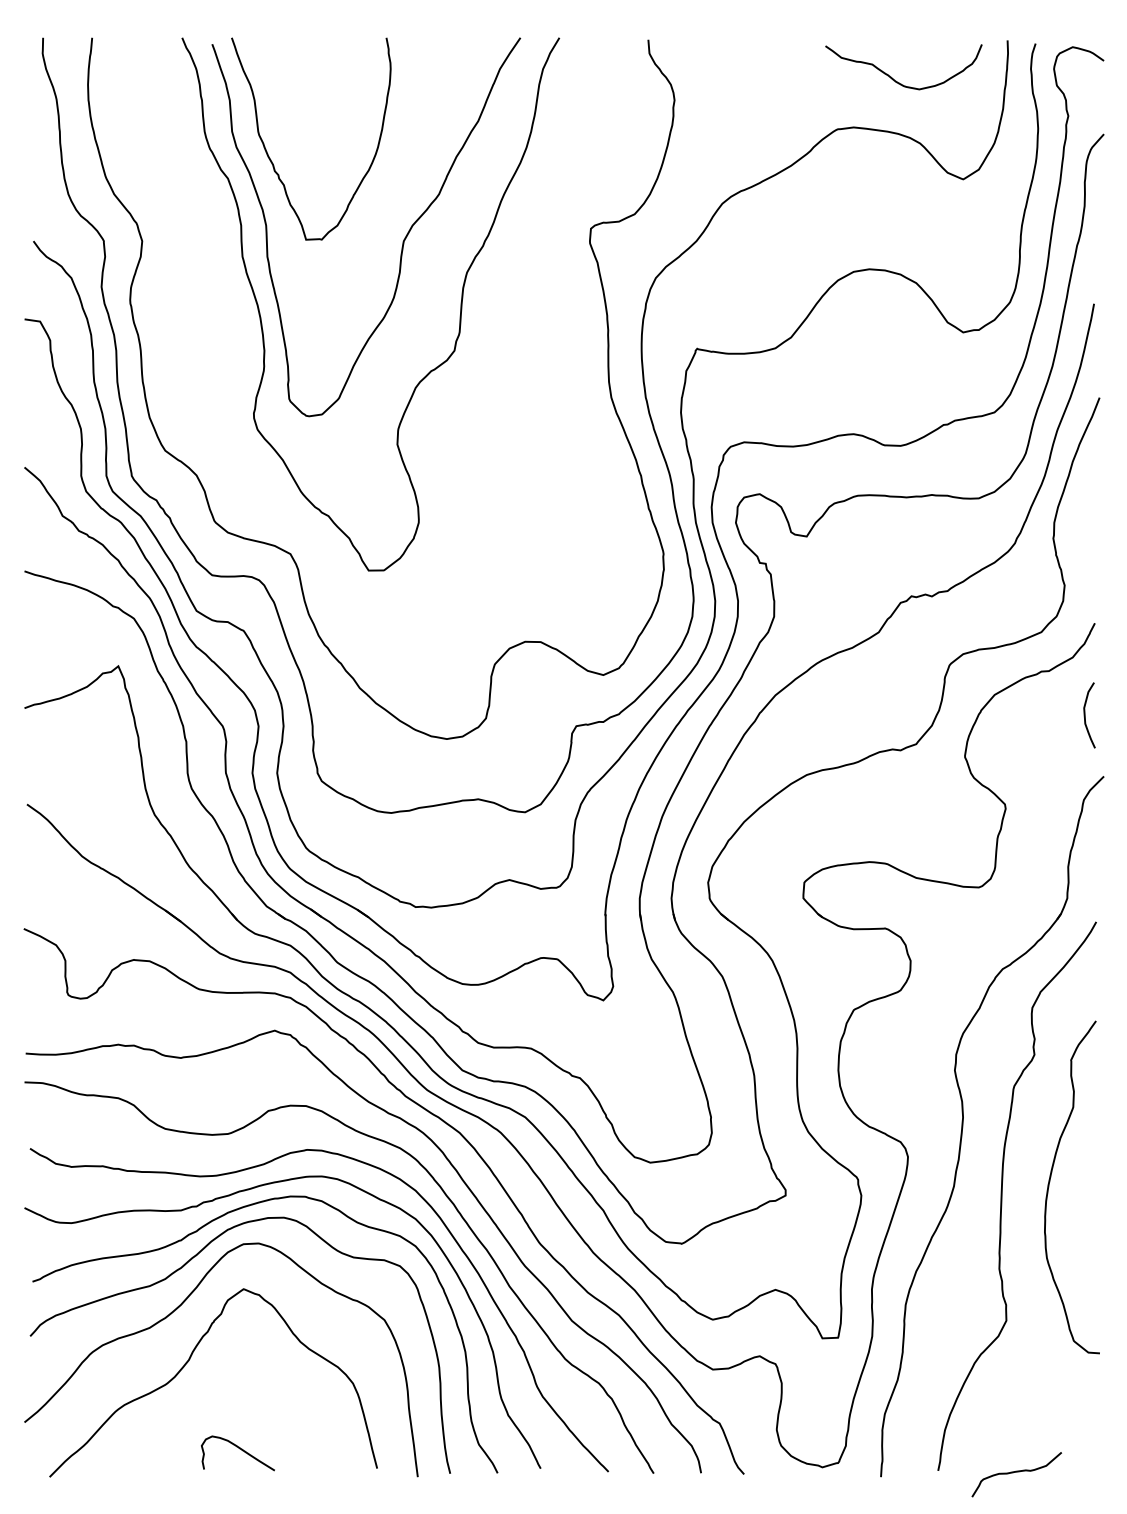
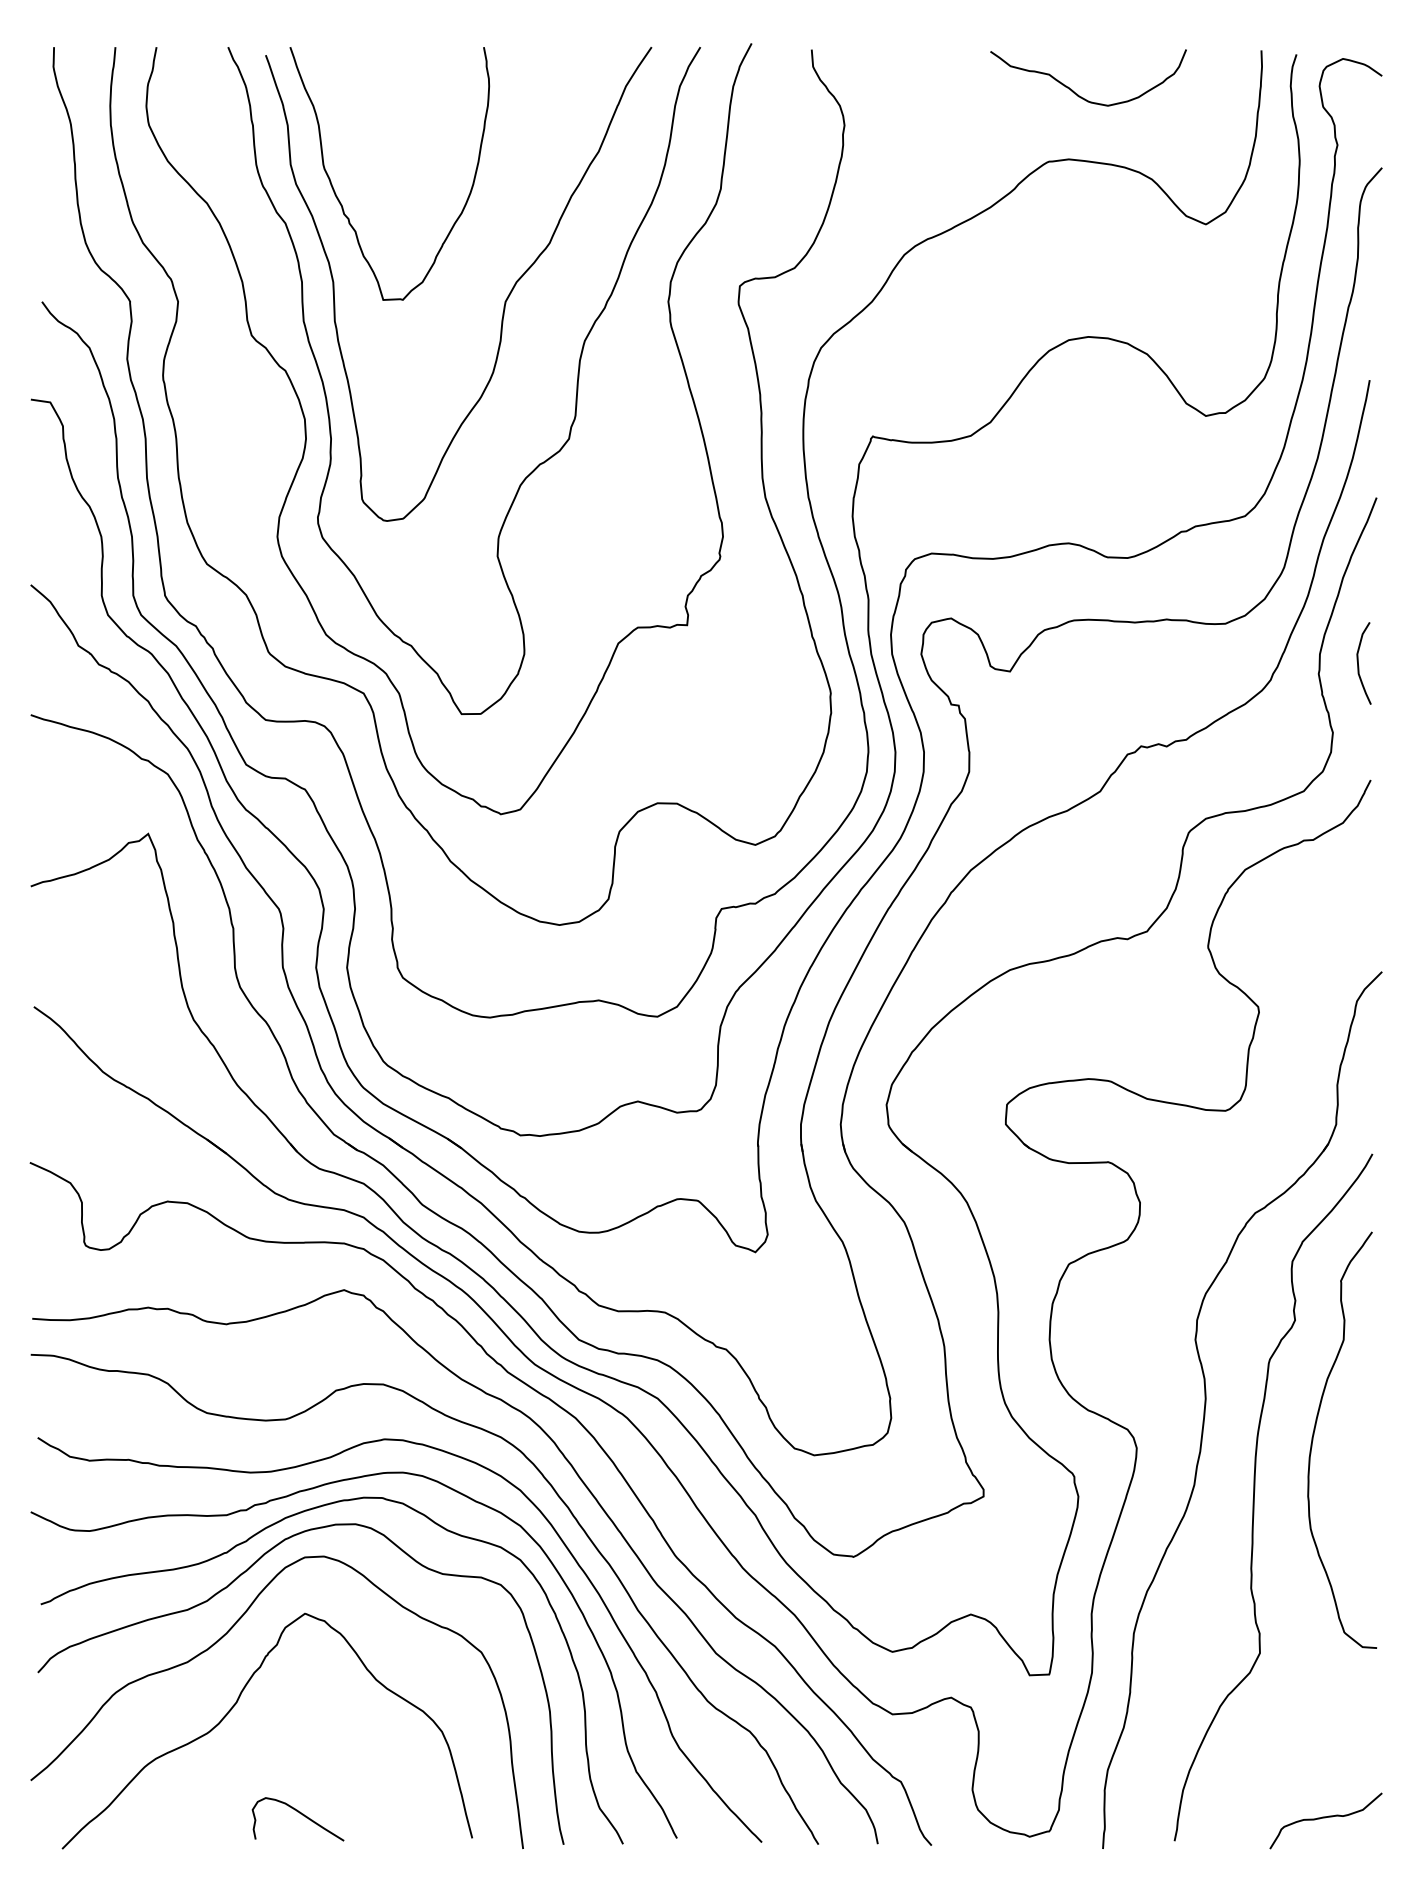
curve: (895, 79) -> (1077, 93), moved
curve: (244, 343) -> (306, 429), added
curve: (1085, 715) -> (1358, 663), moved
curve: (1049, 1183) -> (1314, 1435), moved
curve: (1016, 1472) -> (1325, 1818), moved

